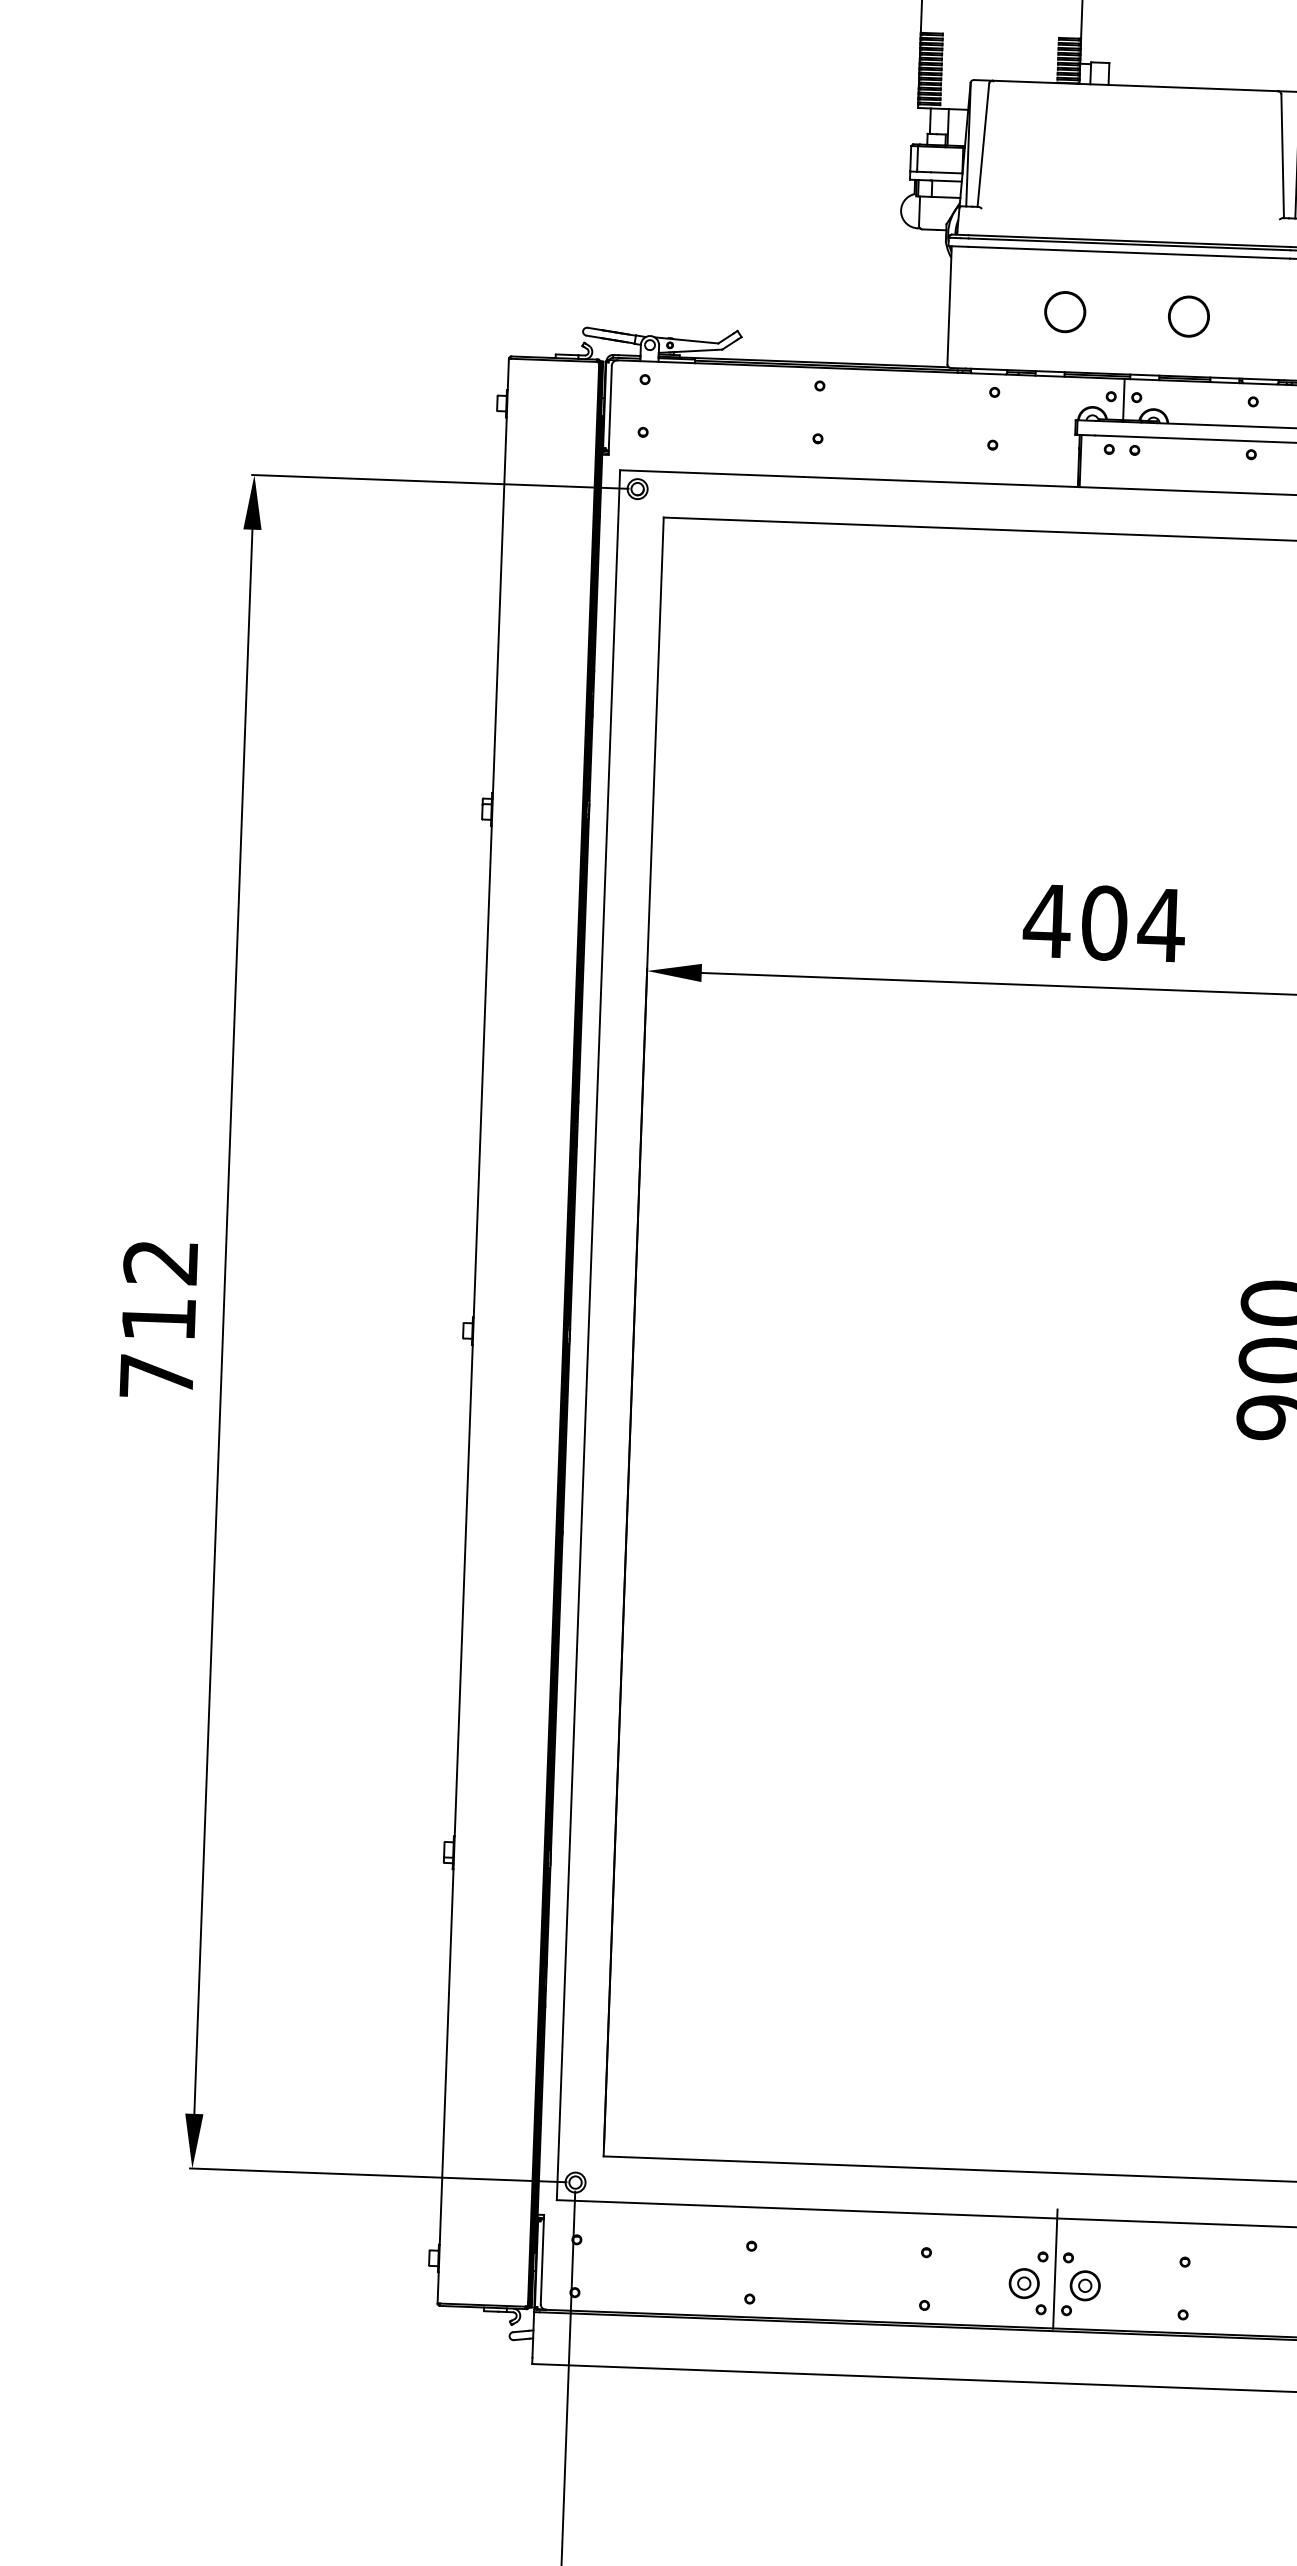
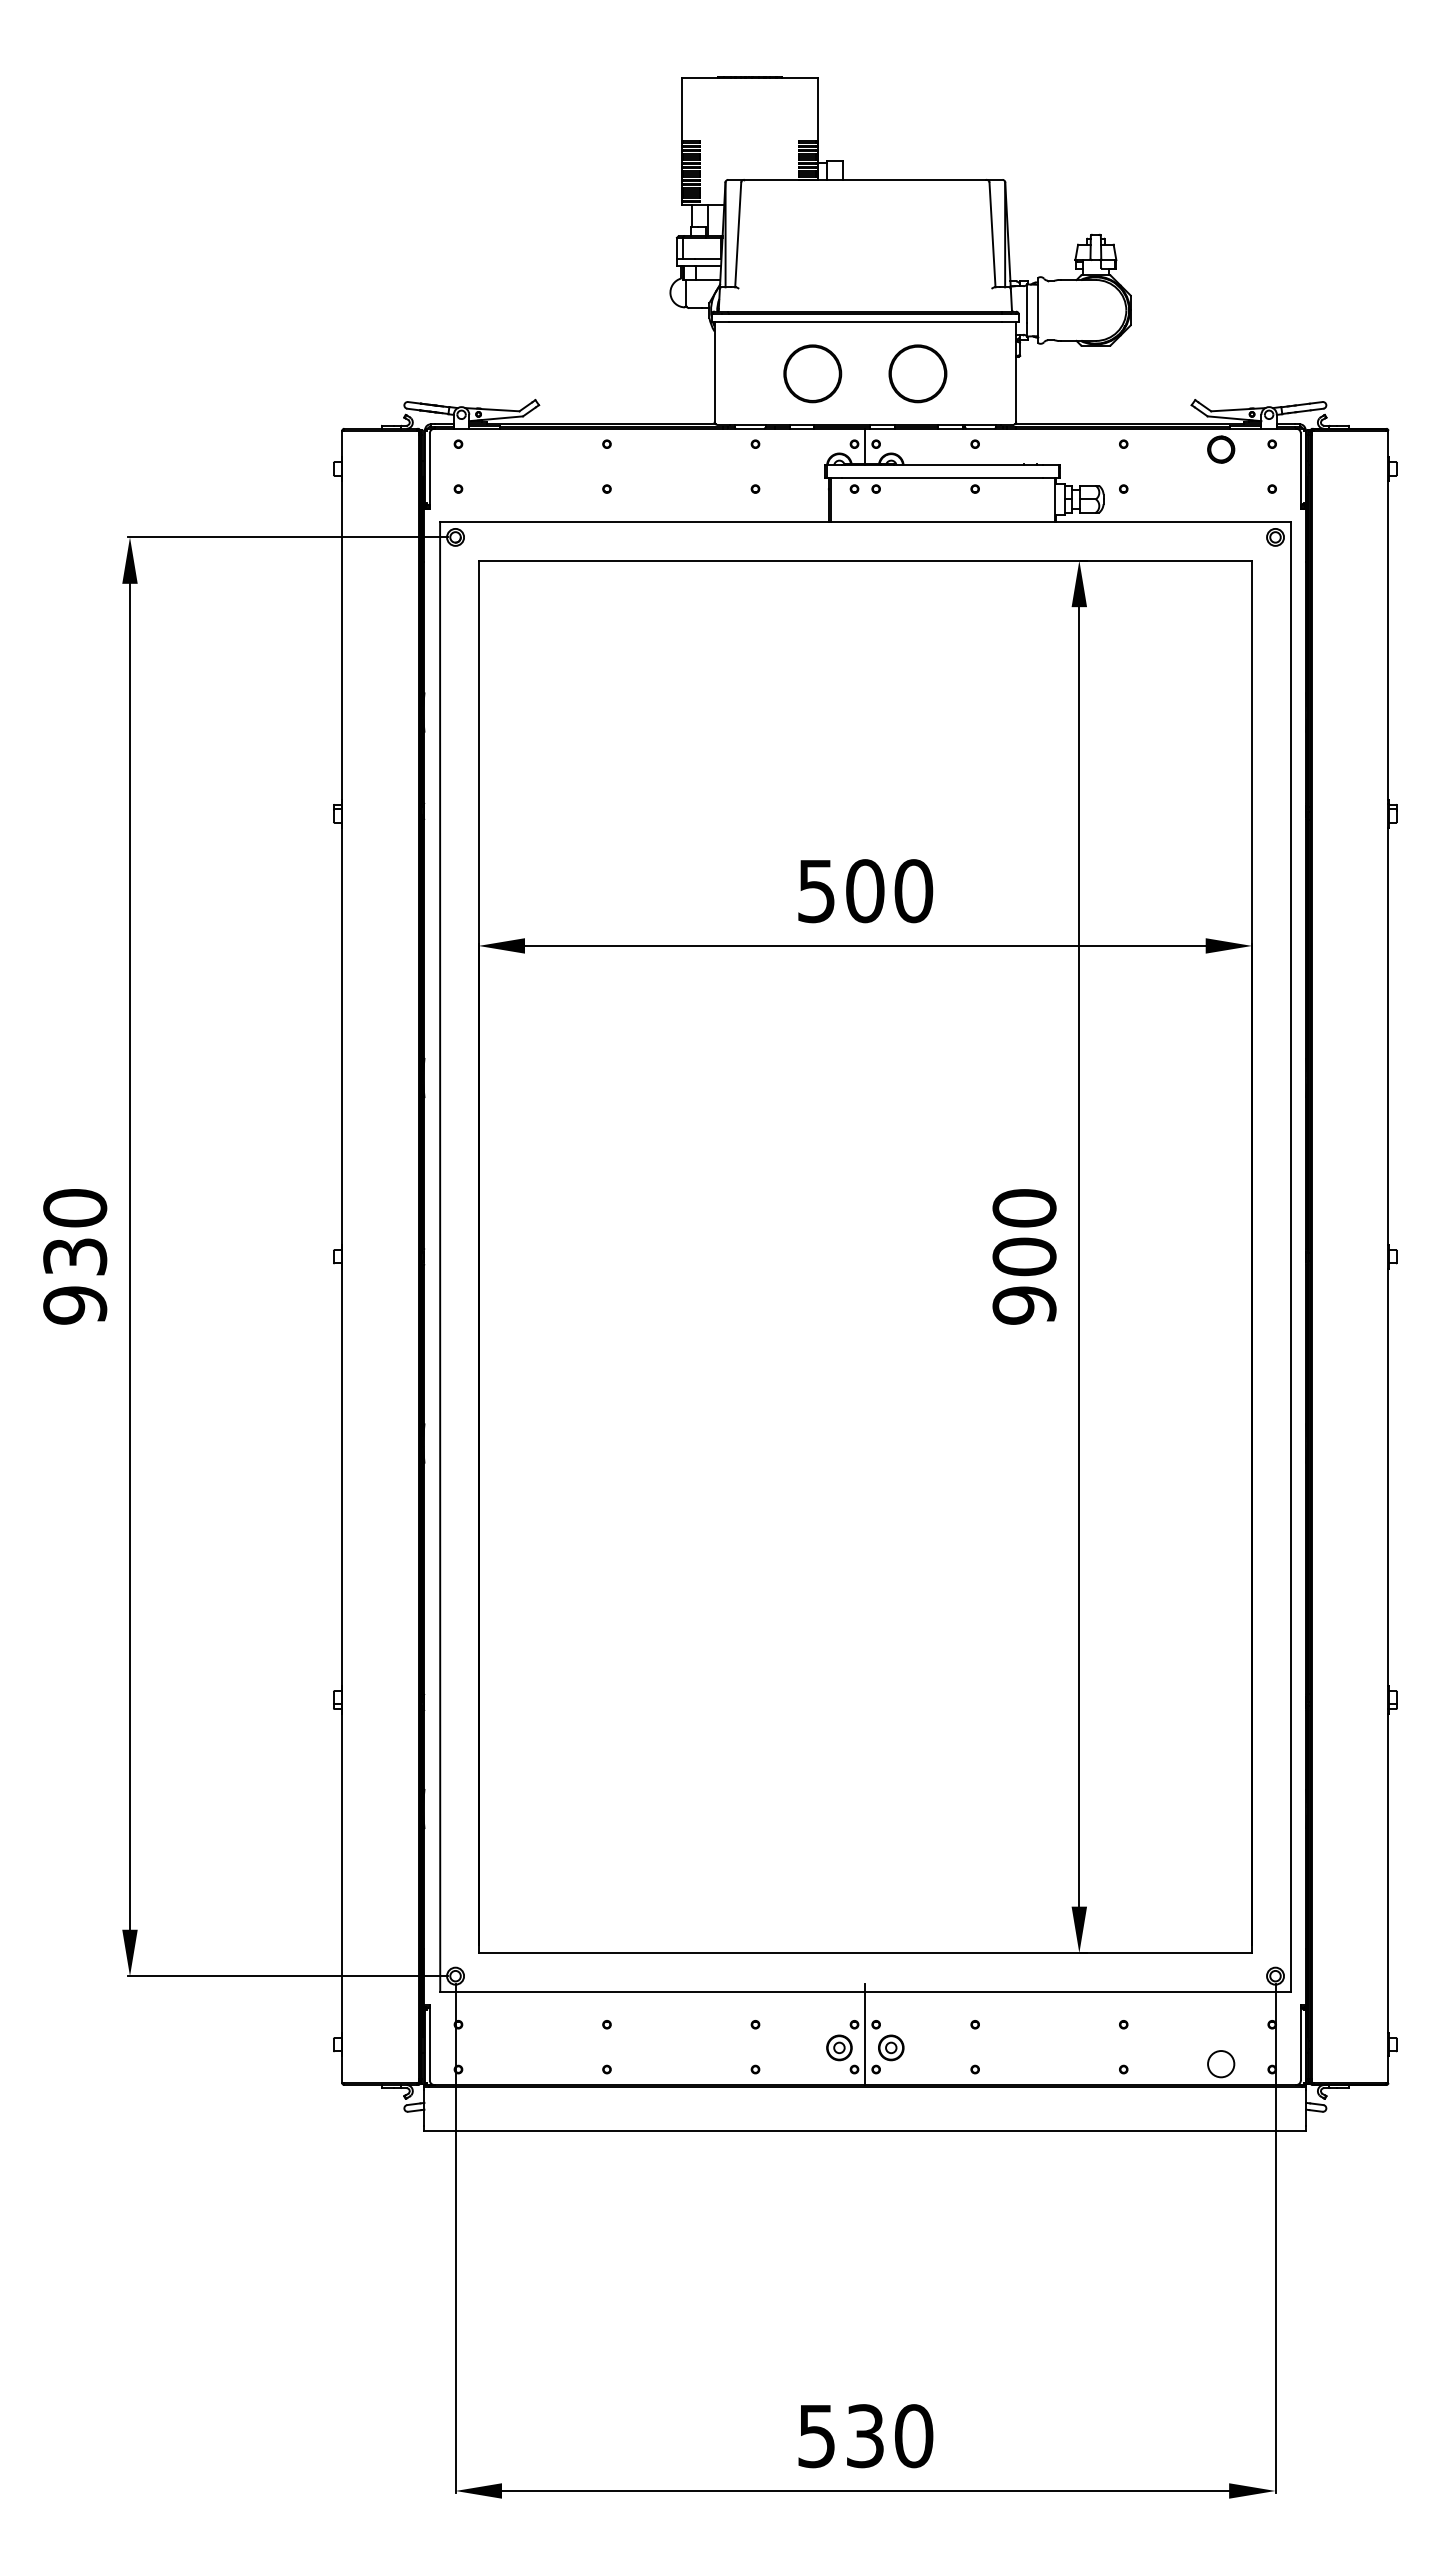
part: (1064, 311) -> (812, 373), size x1.67
part: (1188, 316) -> (917, 373), size x1.67
text: (1103, 923) -> (864, 891), 404 -> 500
text: (159, 1319) -> (75, 1256), 712 -> 930

